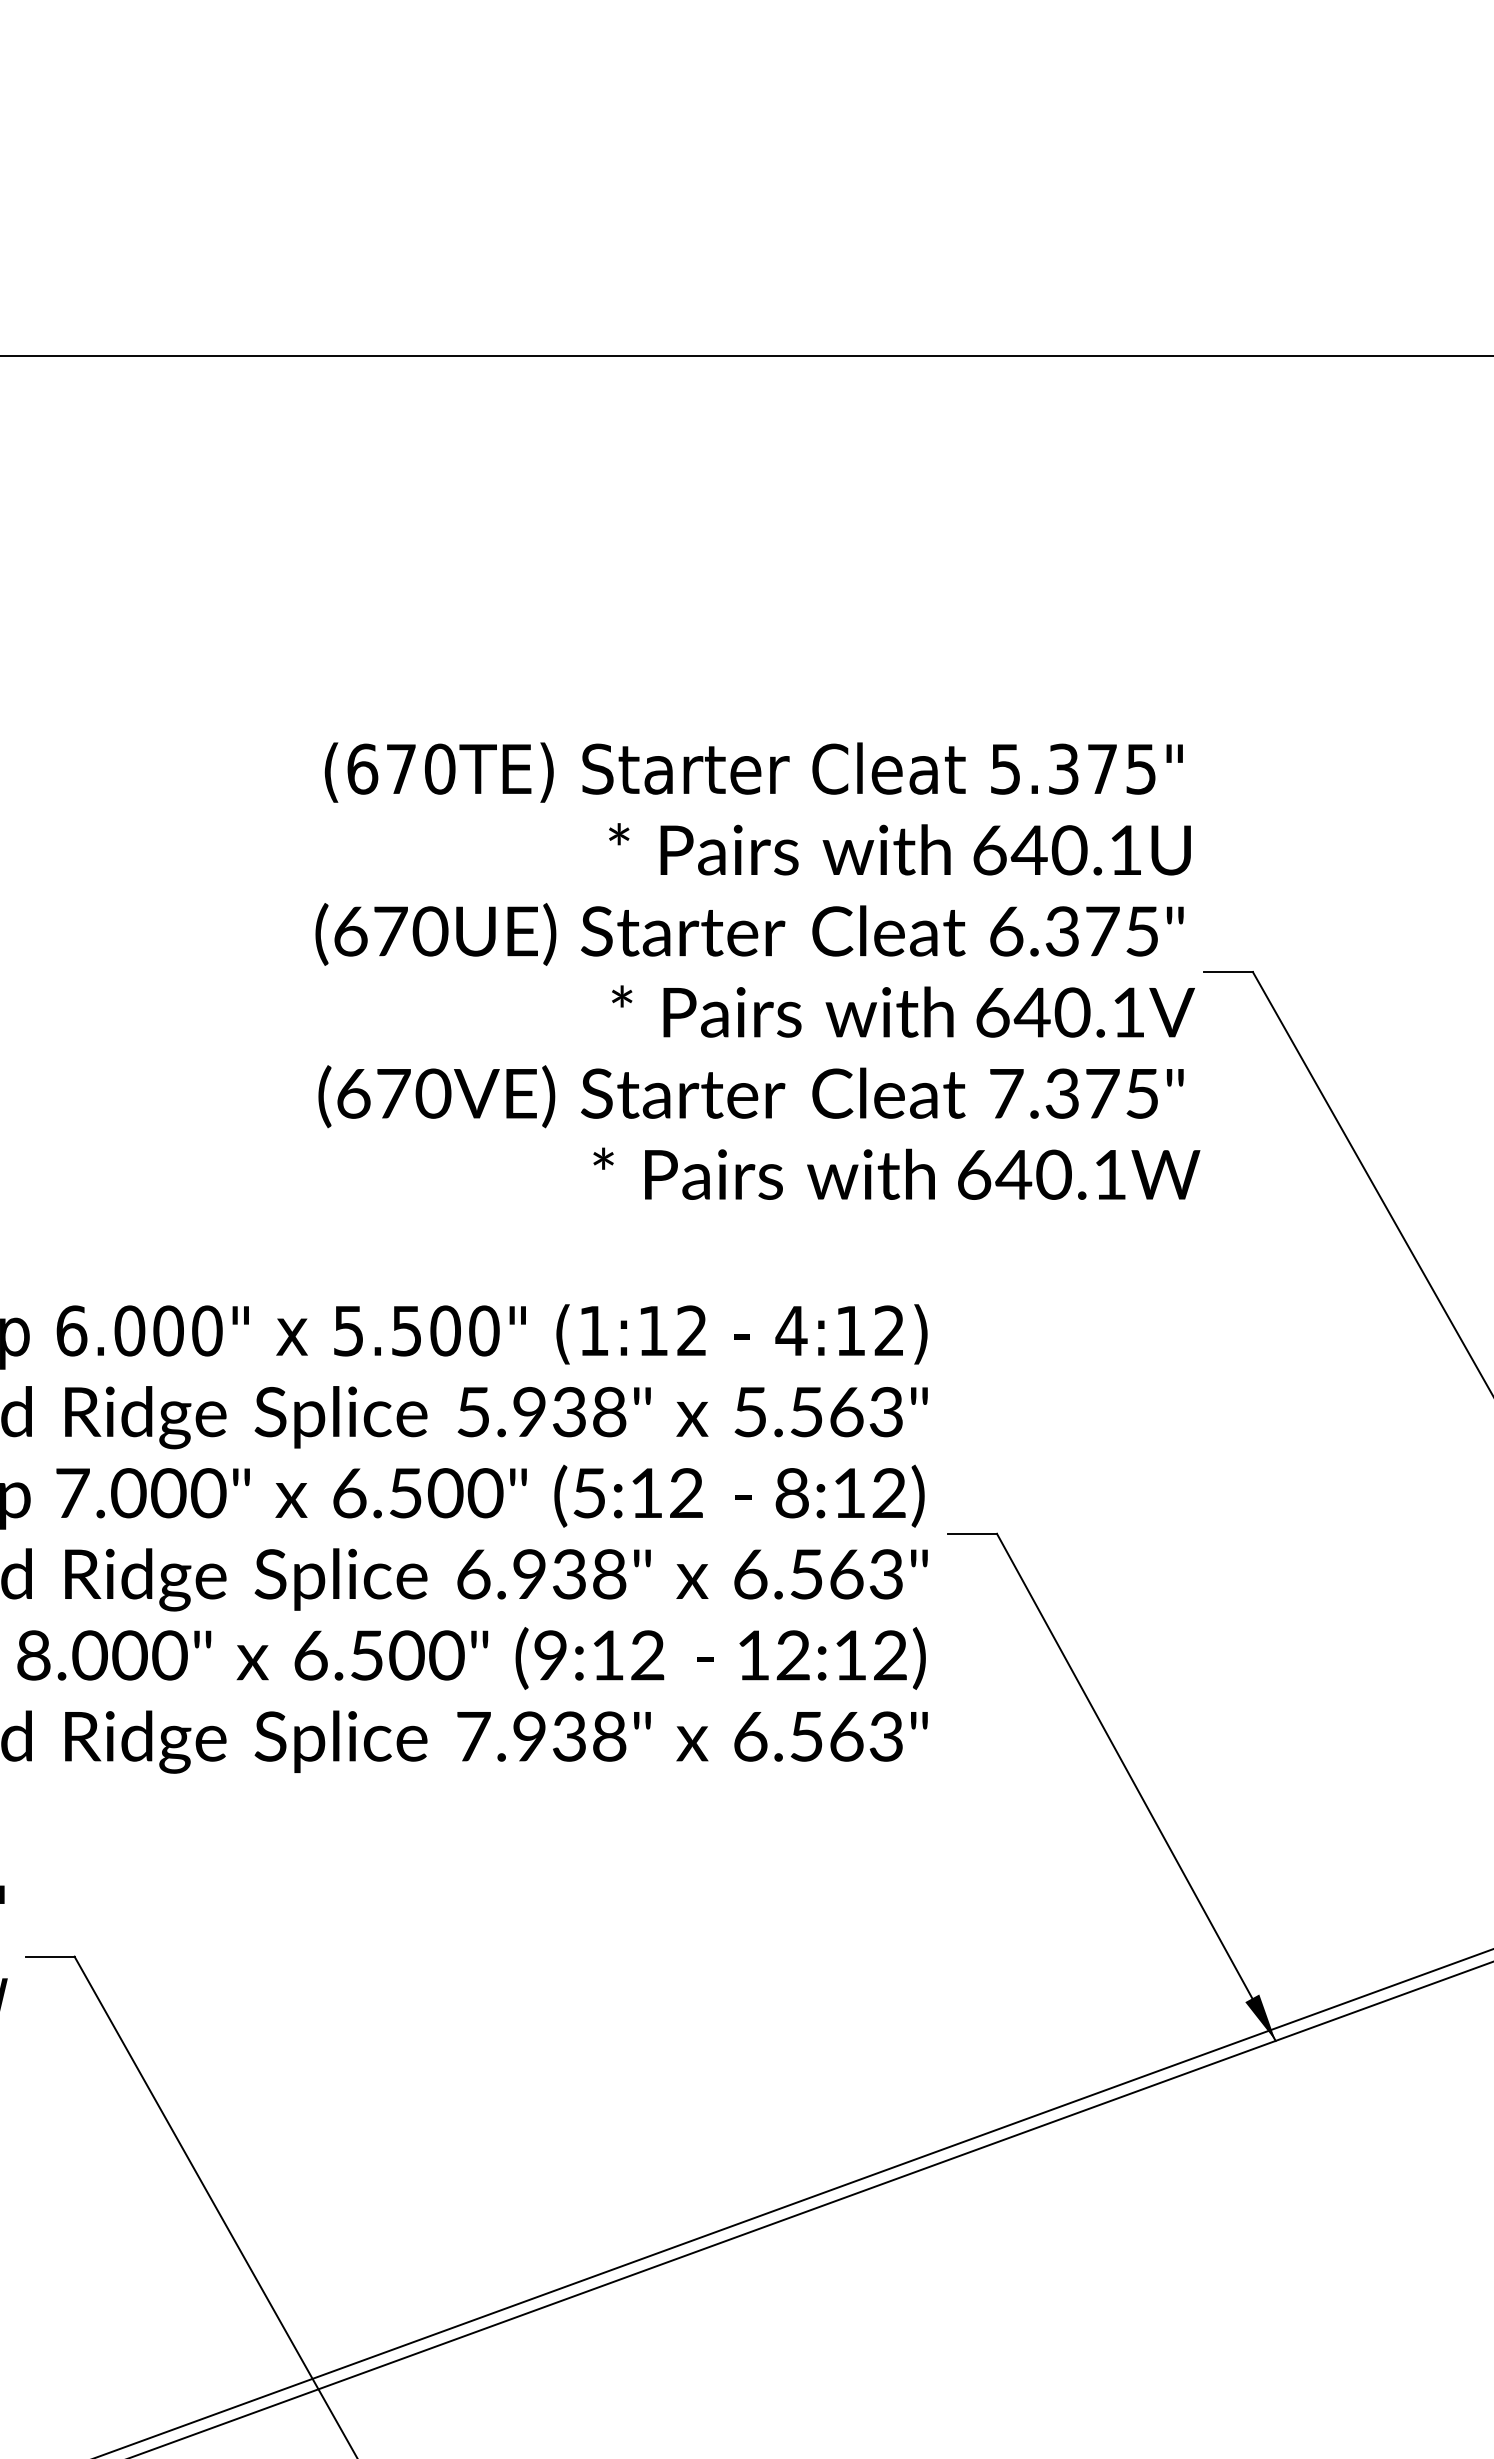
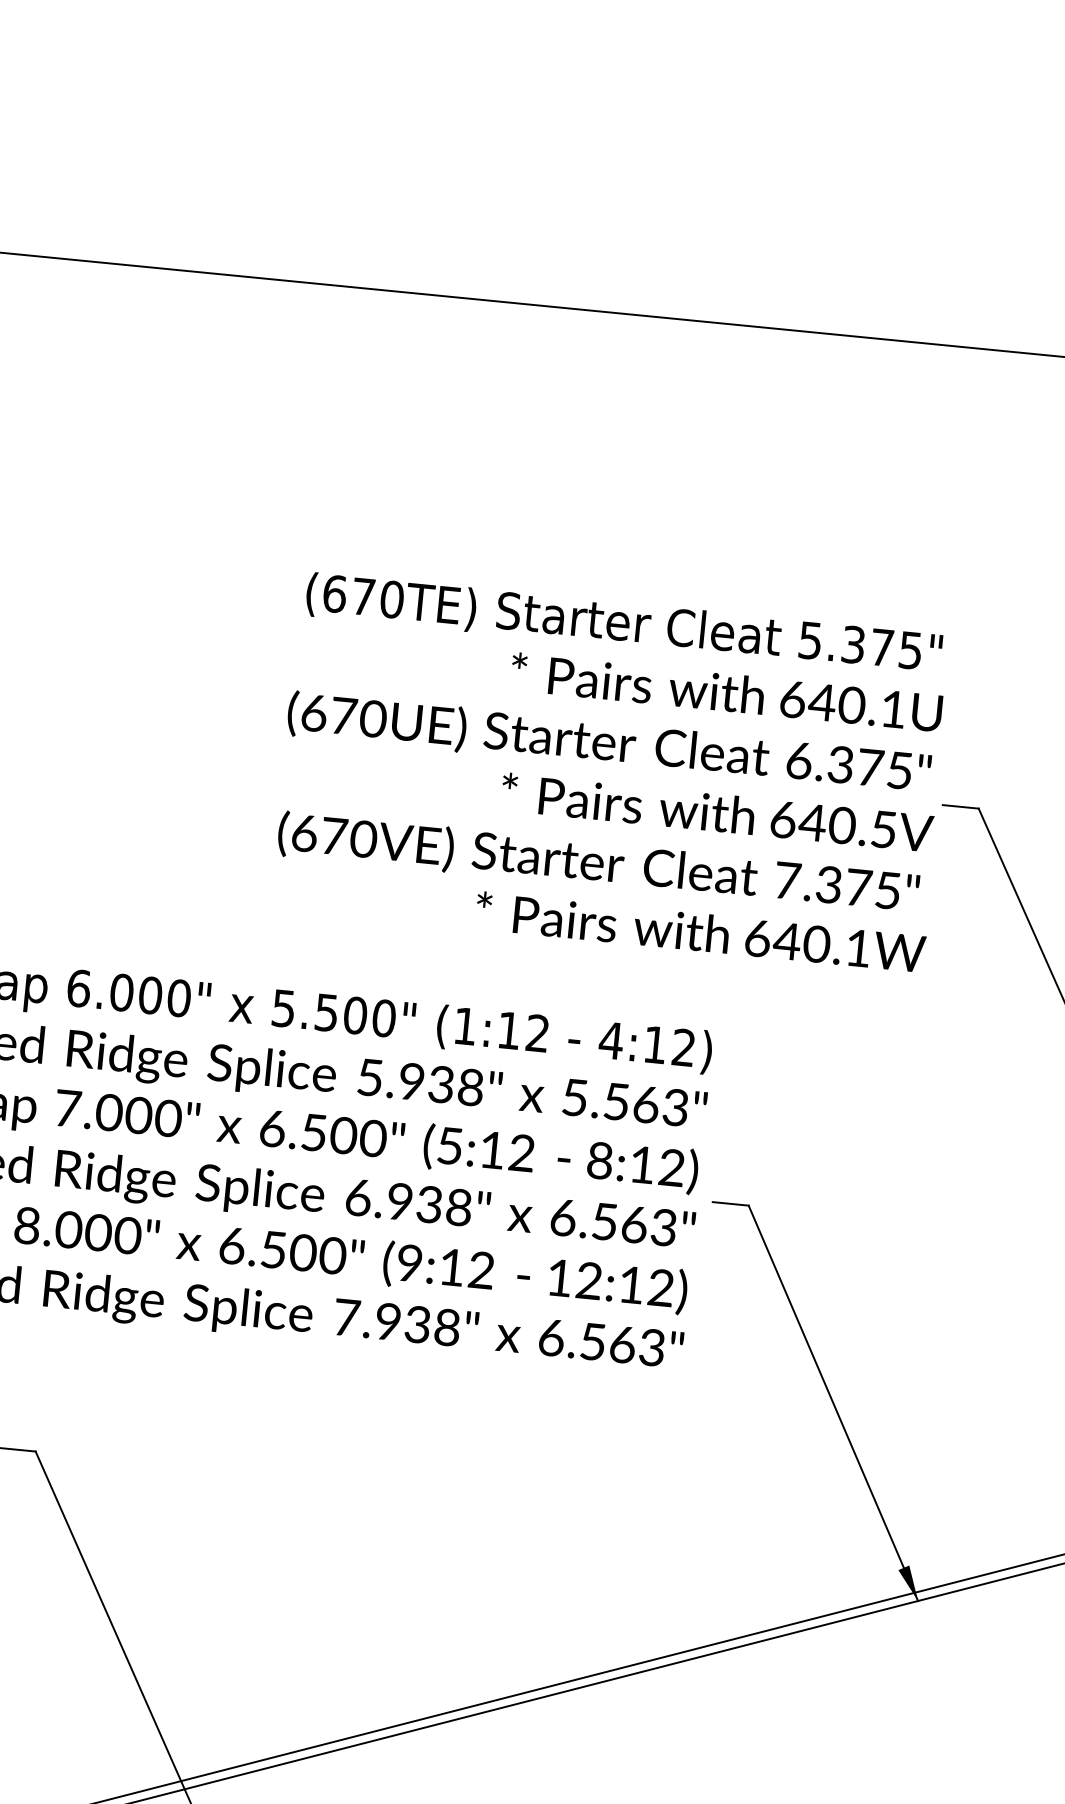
text: (1128, 1012) -> (883, 829), 640.1V -> 640.5V

